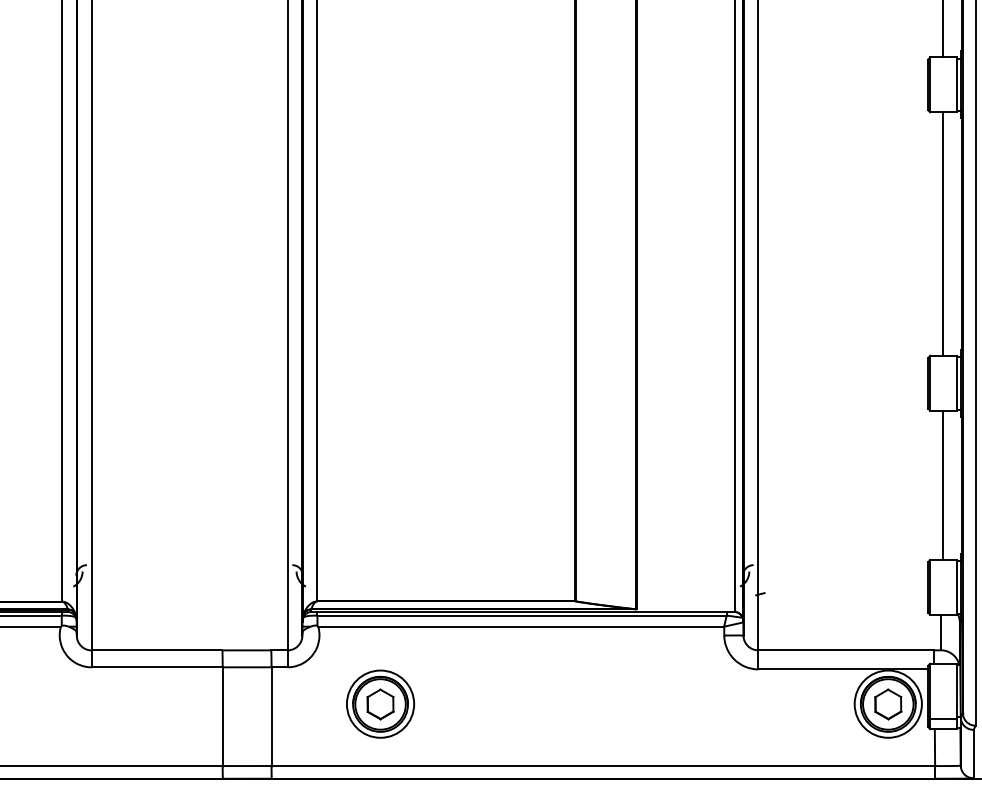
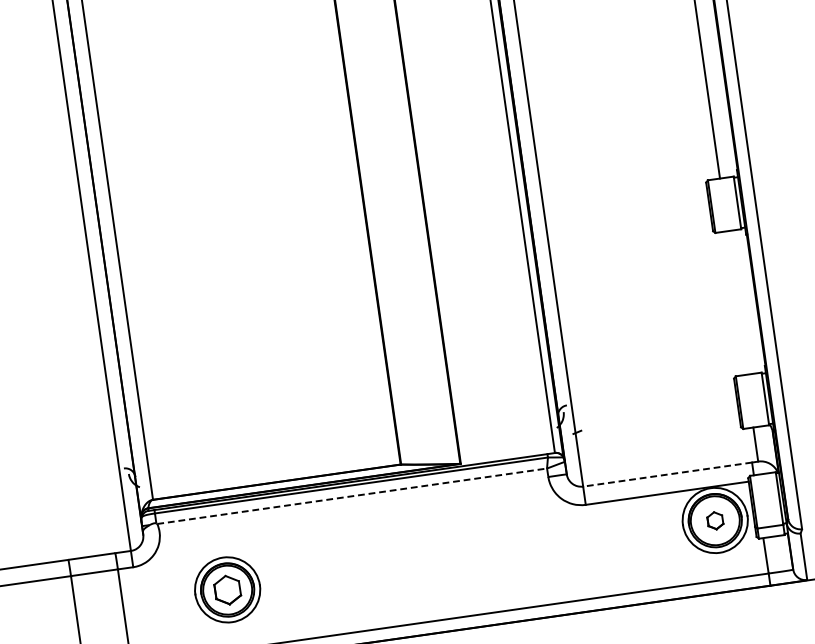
line: (942, 485) -> (737, 303), removed
line: (521, 626) -> (352, 496), solid -> dashed
line: (846, 650) -> (667, 474), solid -> dashed
part: (888, 704) -> (715, 520), size x0.6

